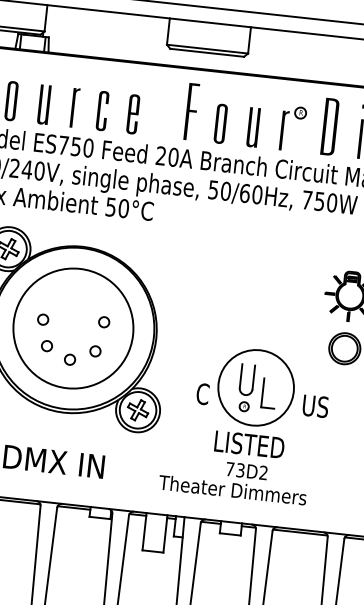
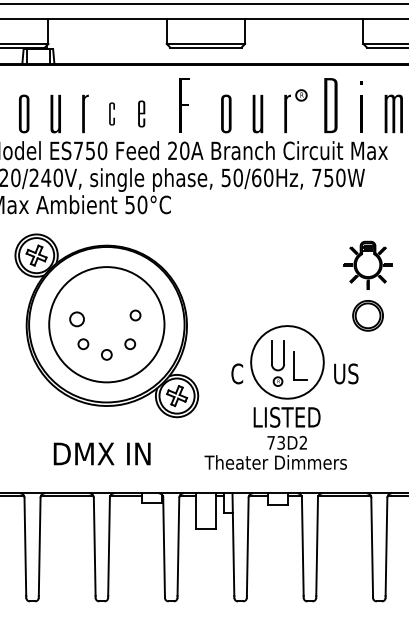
part: (102, 110) -> (111, 113), size x0.6
part: (191, 111) -> (184, 105), moved
part: (133, 113) -> (141, 113), size x0.7
circle: (42, 319) -> (76, 319), size x1.4

